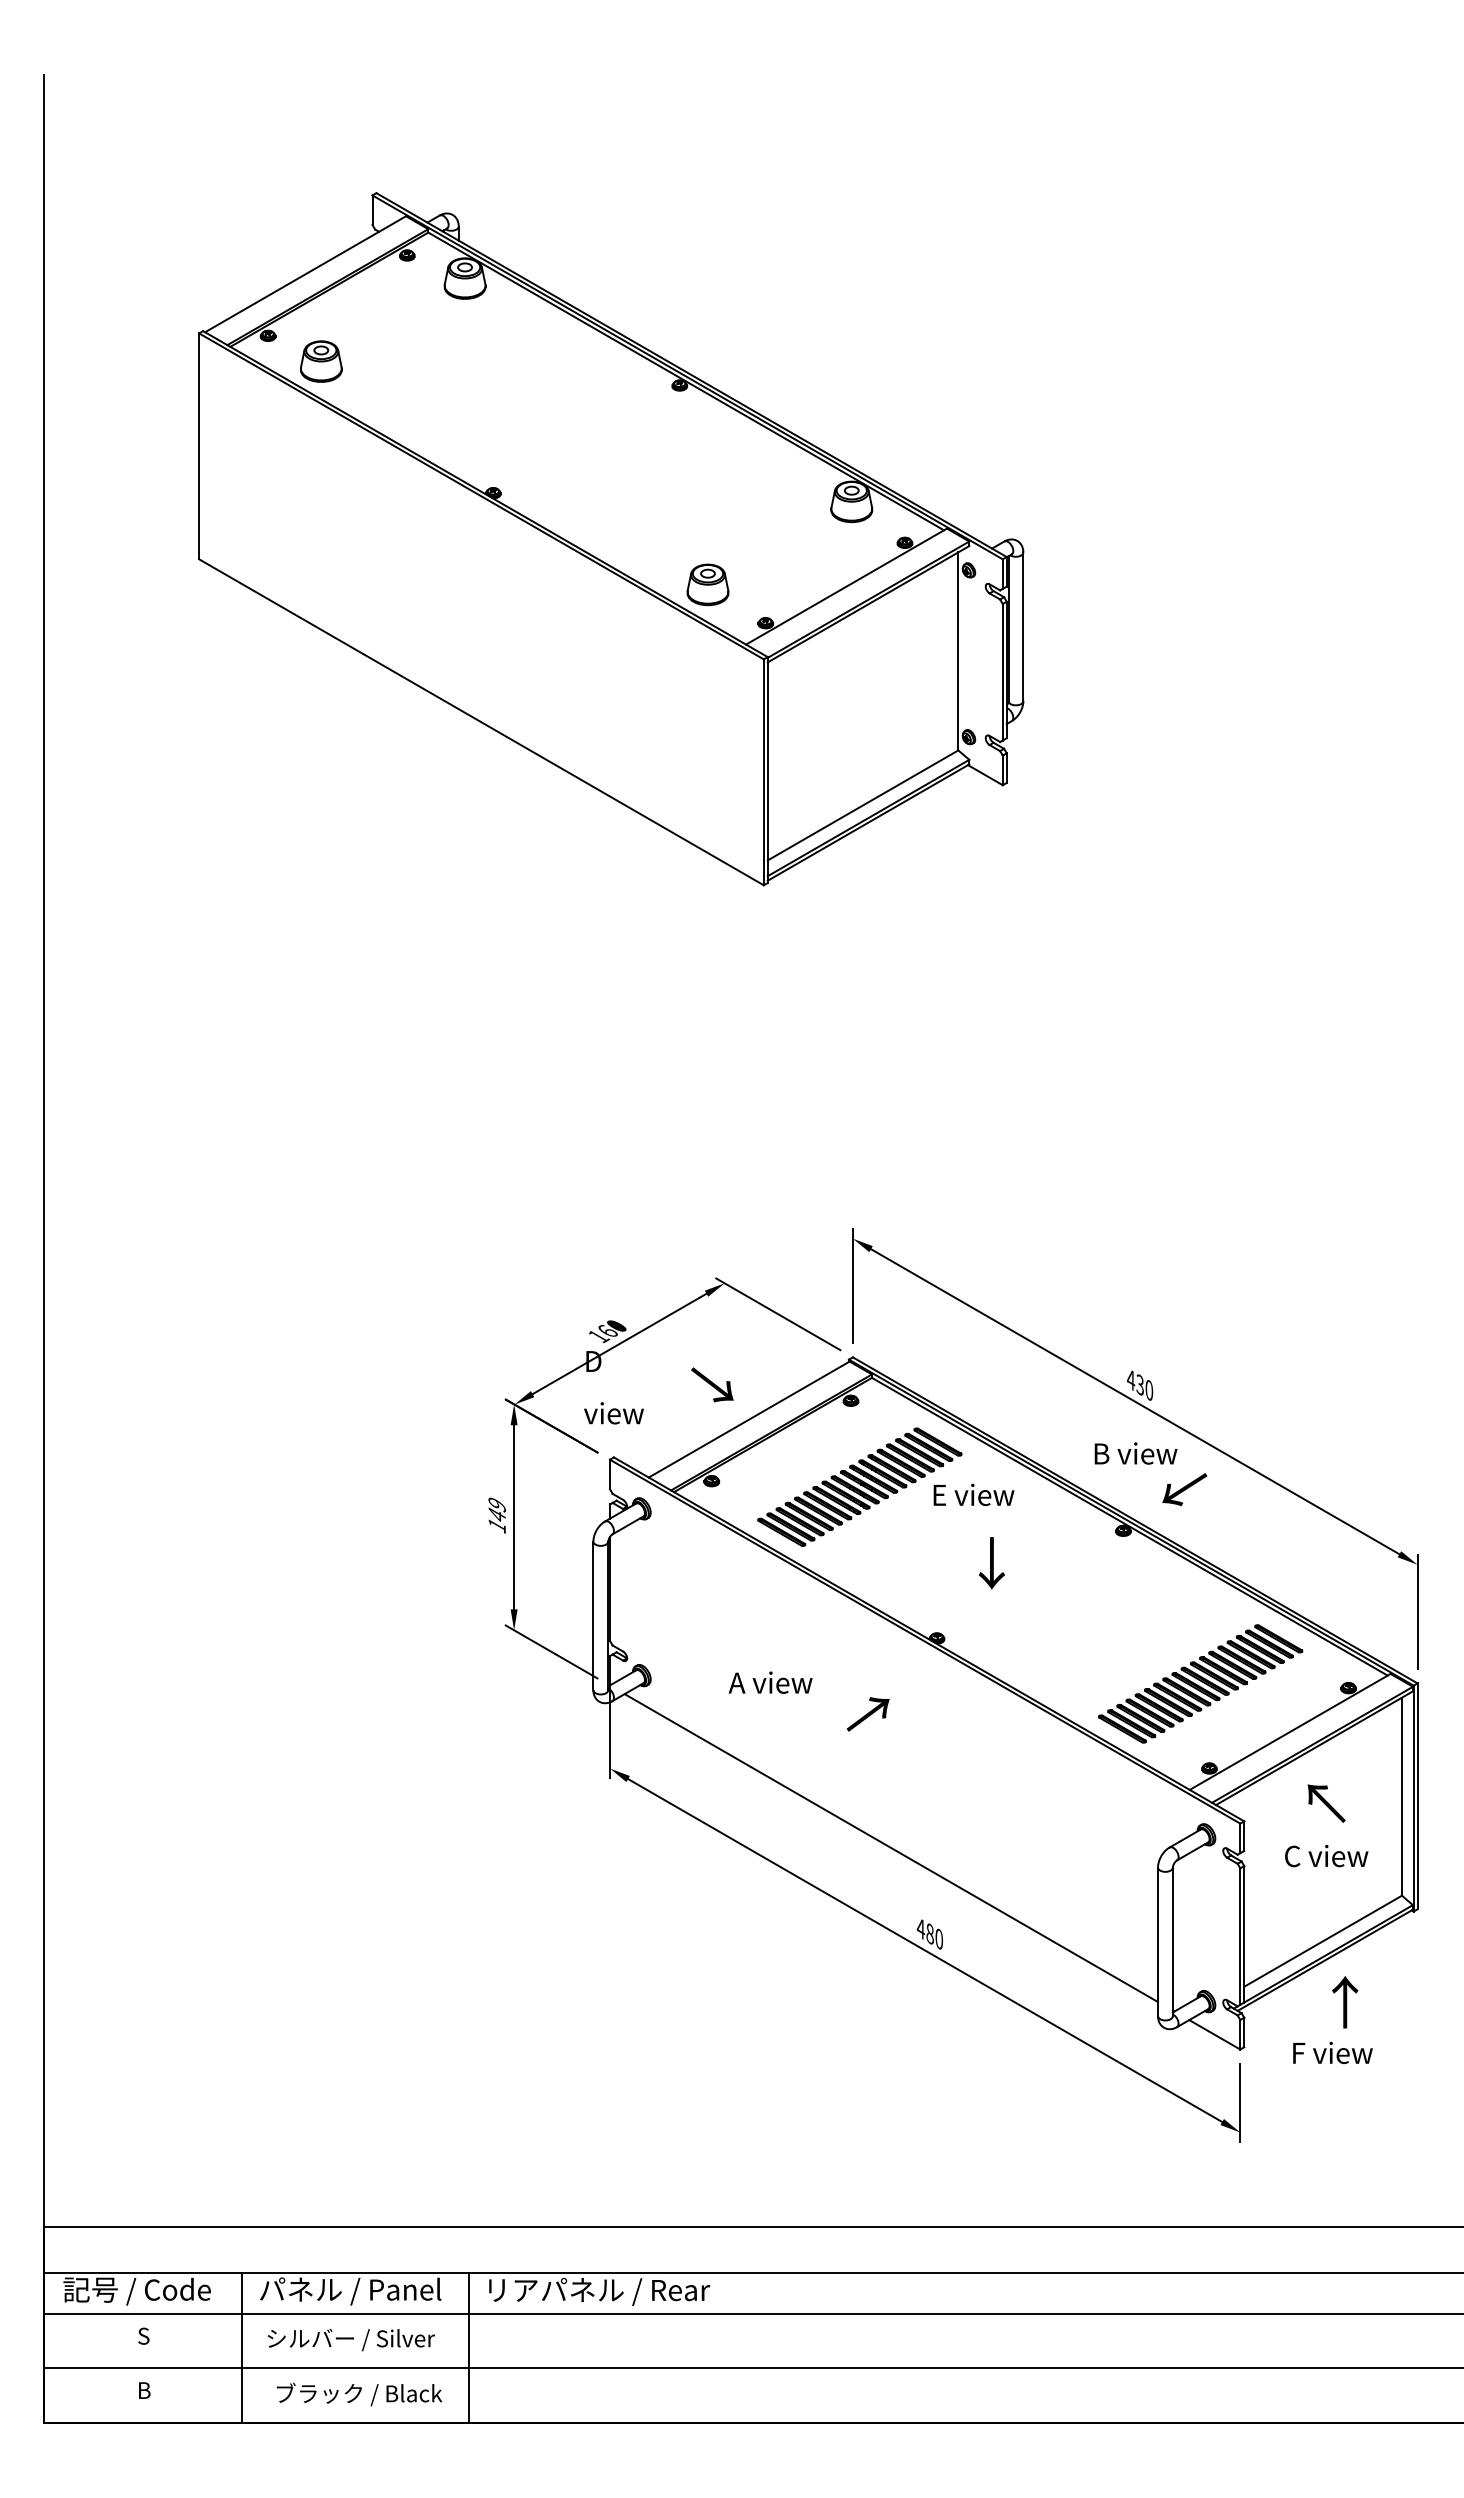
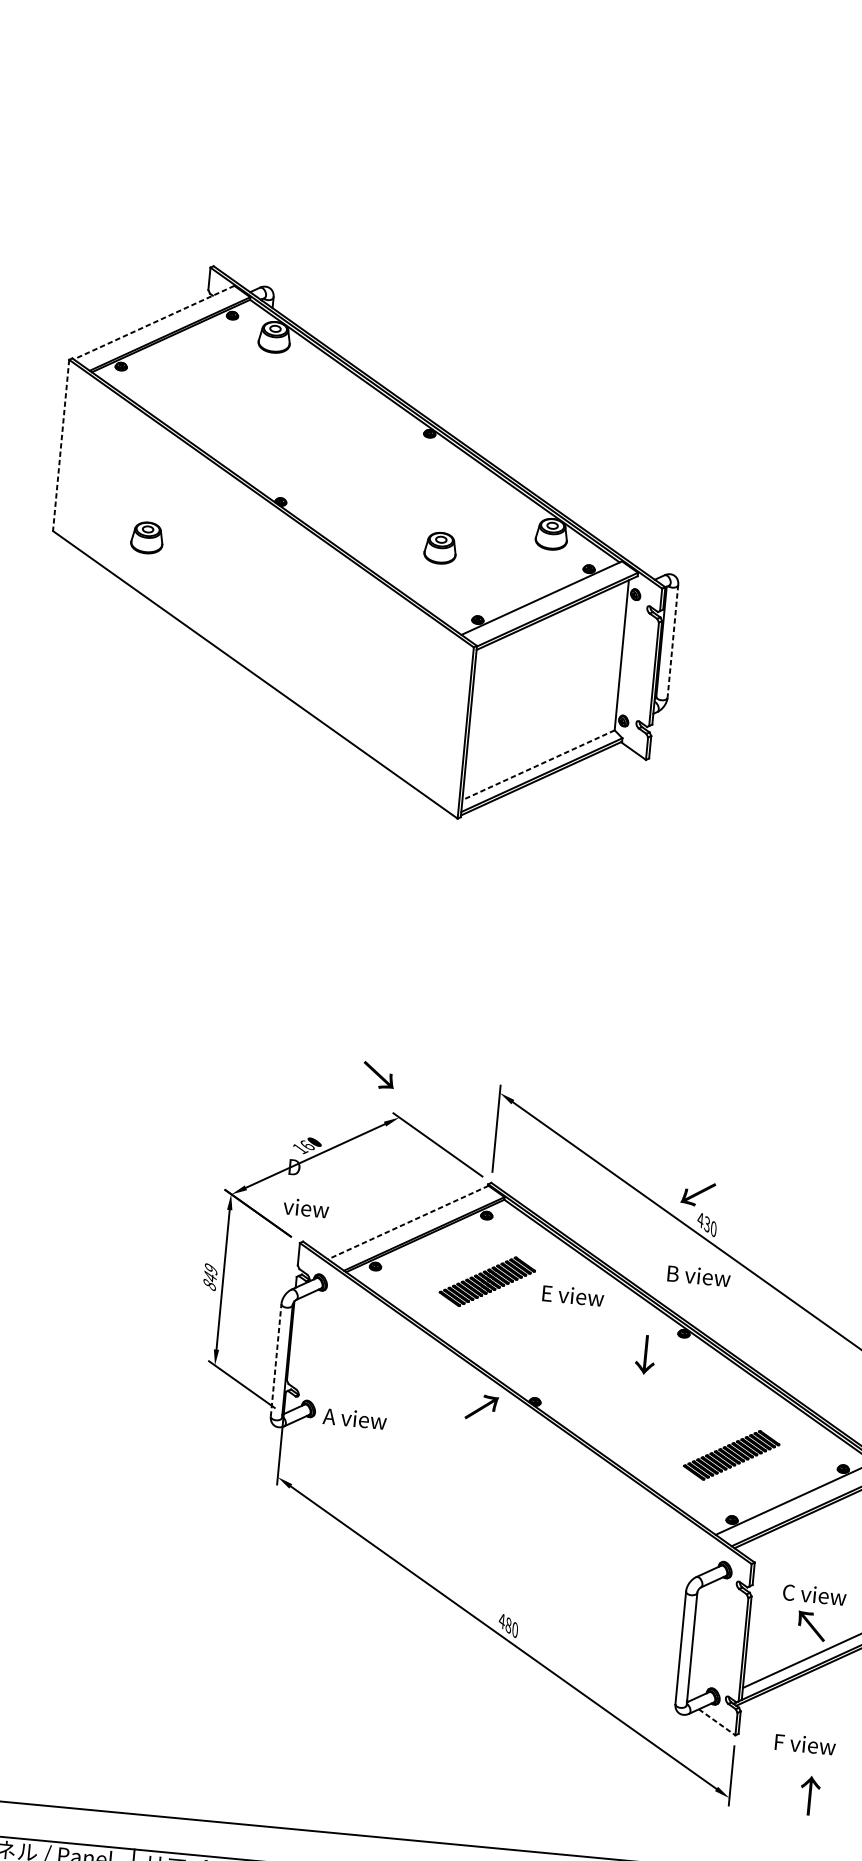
line: (305, 274) -> (154, 322), solid -> dashed
part: (321, 361) -> (147, 537), moved
line: (199, 446) -> (61, 445), solid -> dashed
part: (707, 584) -> (440, 547), moved
line: (1023, 627) -> (672, 641), solid -> dashed
line: (862, 805) -> (538, 765), solid -> dashed
text: (712, 1384) -> (378, 1075), moved
line: (749, 1419) -> (408, 1222), solid -> dashed
part: (859, 1486) -> (487, 1281), size x0.6
text: (1184, 1489) -> (698, 1194), moved
text: (496, 1525) -> (209, 1284), 149 -> 849
text: (991, 1563) -> (645, 1355), moved
line: (593, 1615) -> (276, 1359), solid -> dashed
text: (770, 1682) -> (354, 1418), moved
part: (1200, 1683) -> (731, 1454), size x0.6
text: (867, 1714) -> (481, 1407), moved
text: (1326, 1803) -> (811, 1626), moved
line: (891, 1848) -> (485, 1557), removed
text: (1345, 2002) -> (810, 1795), moved
line: (1215, 2035) -> (717, 1722), solid -> dashed

